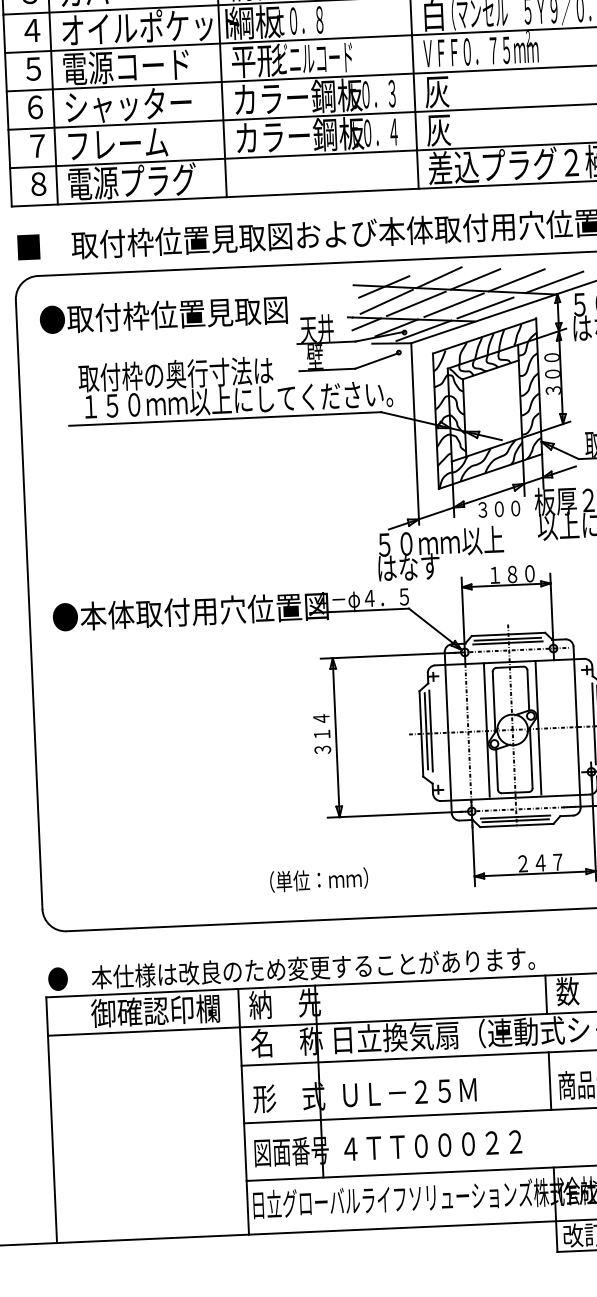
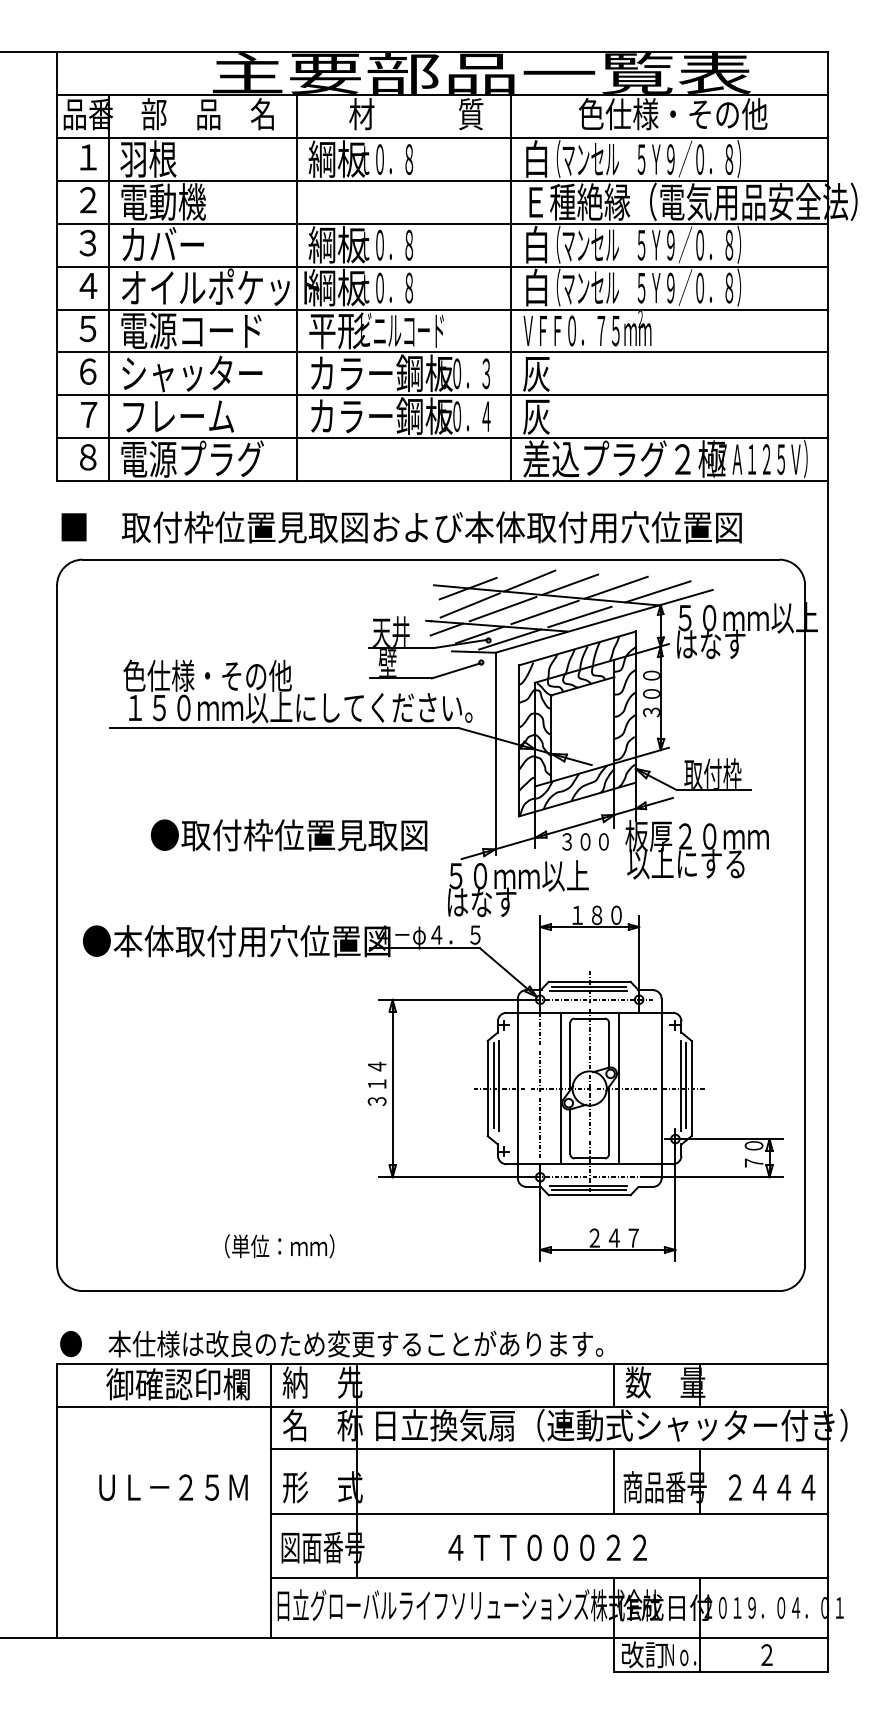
text: (164, 315) -> (289, 835), moved
text: (175, 373) -> (231, 675), 取付枠の奥行寸法は -> 色仕様・その他
text: (318, 880) -> (279, 1246), moved
text: (409, 1092) -> (173, 1487), moved
text: (432, 1145) -> (547, 1547), moved

